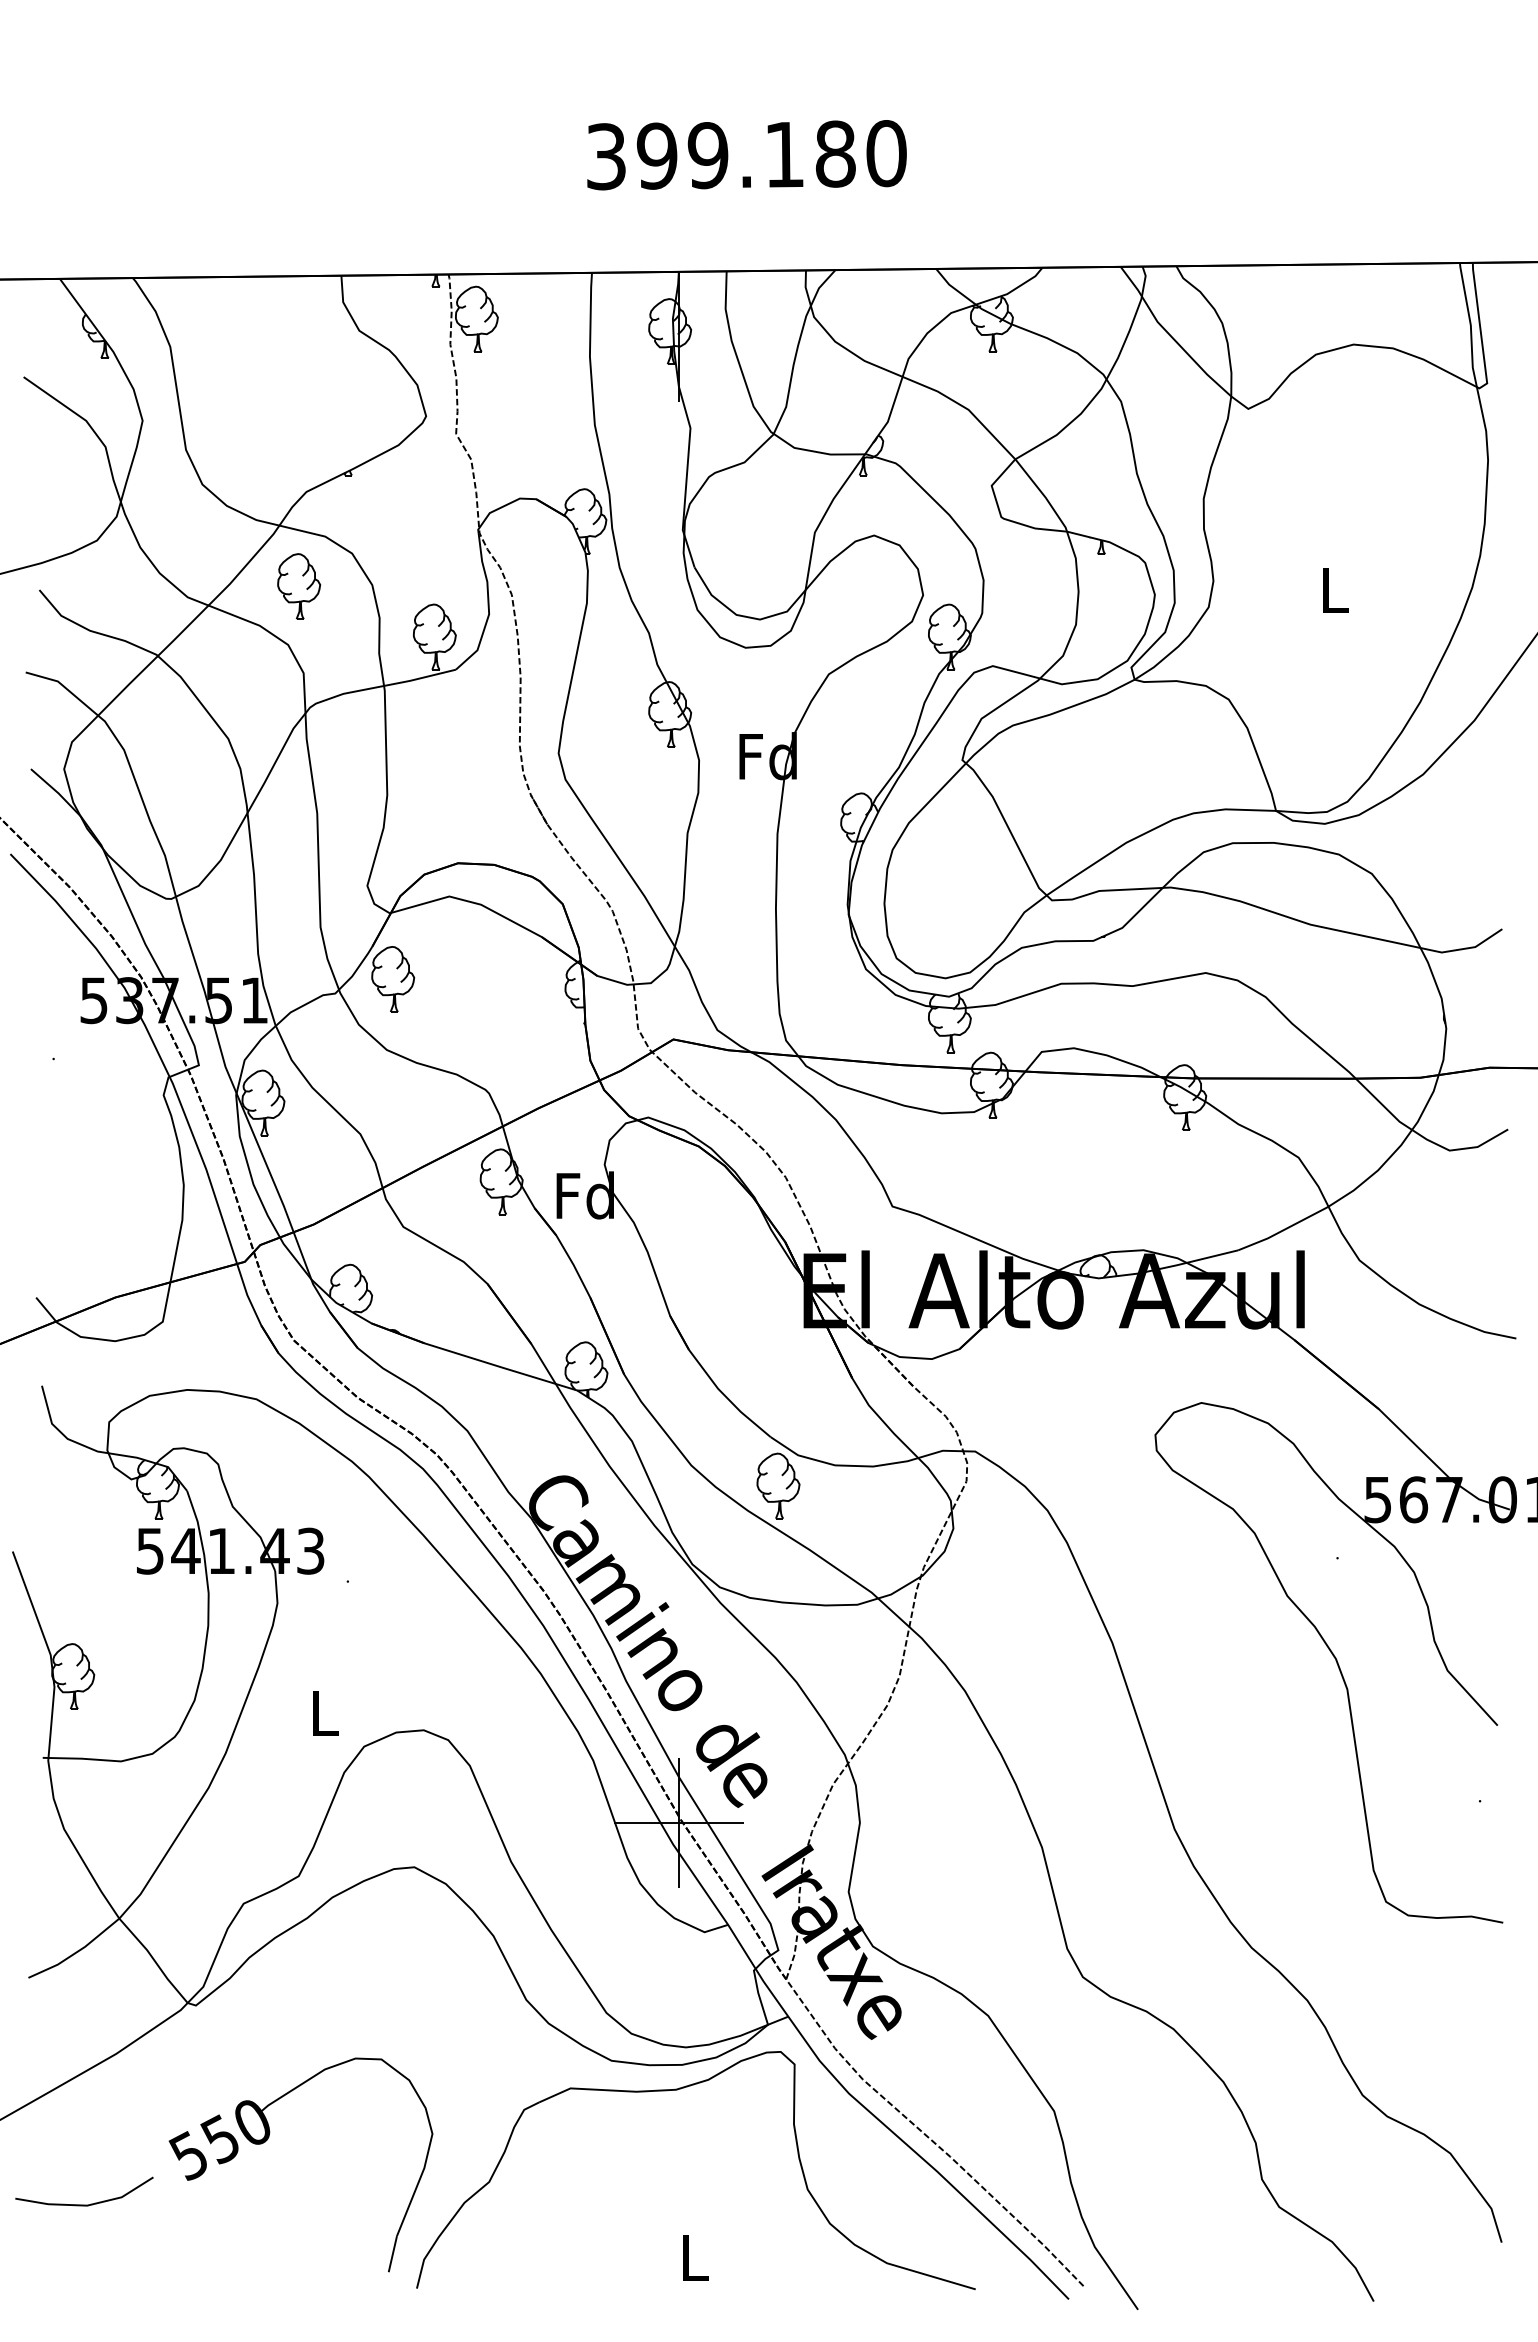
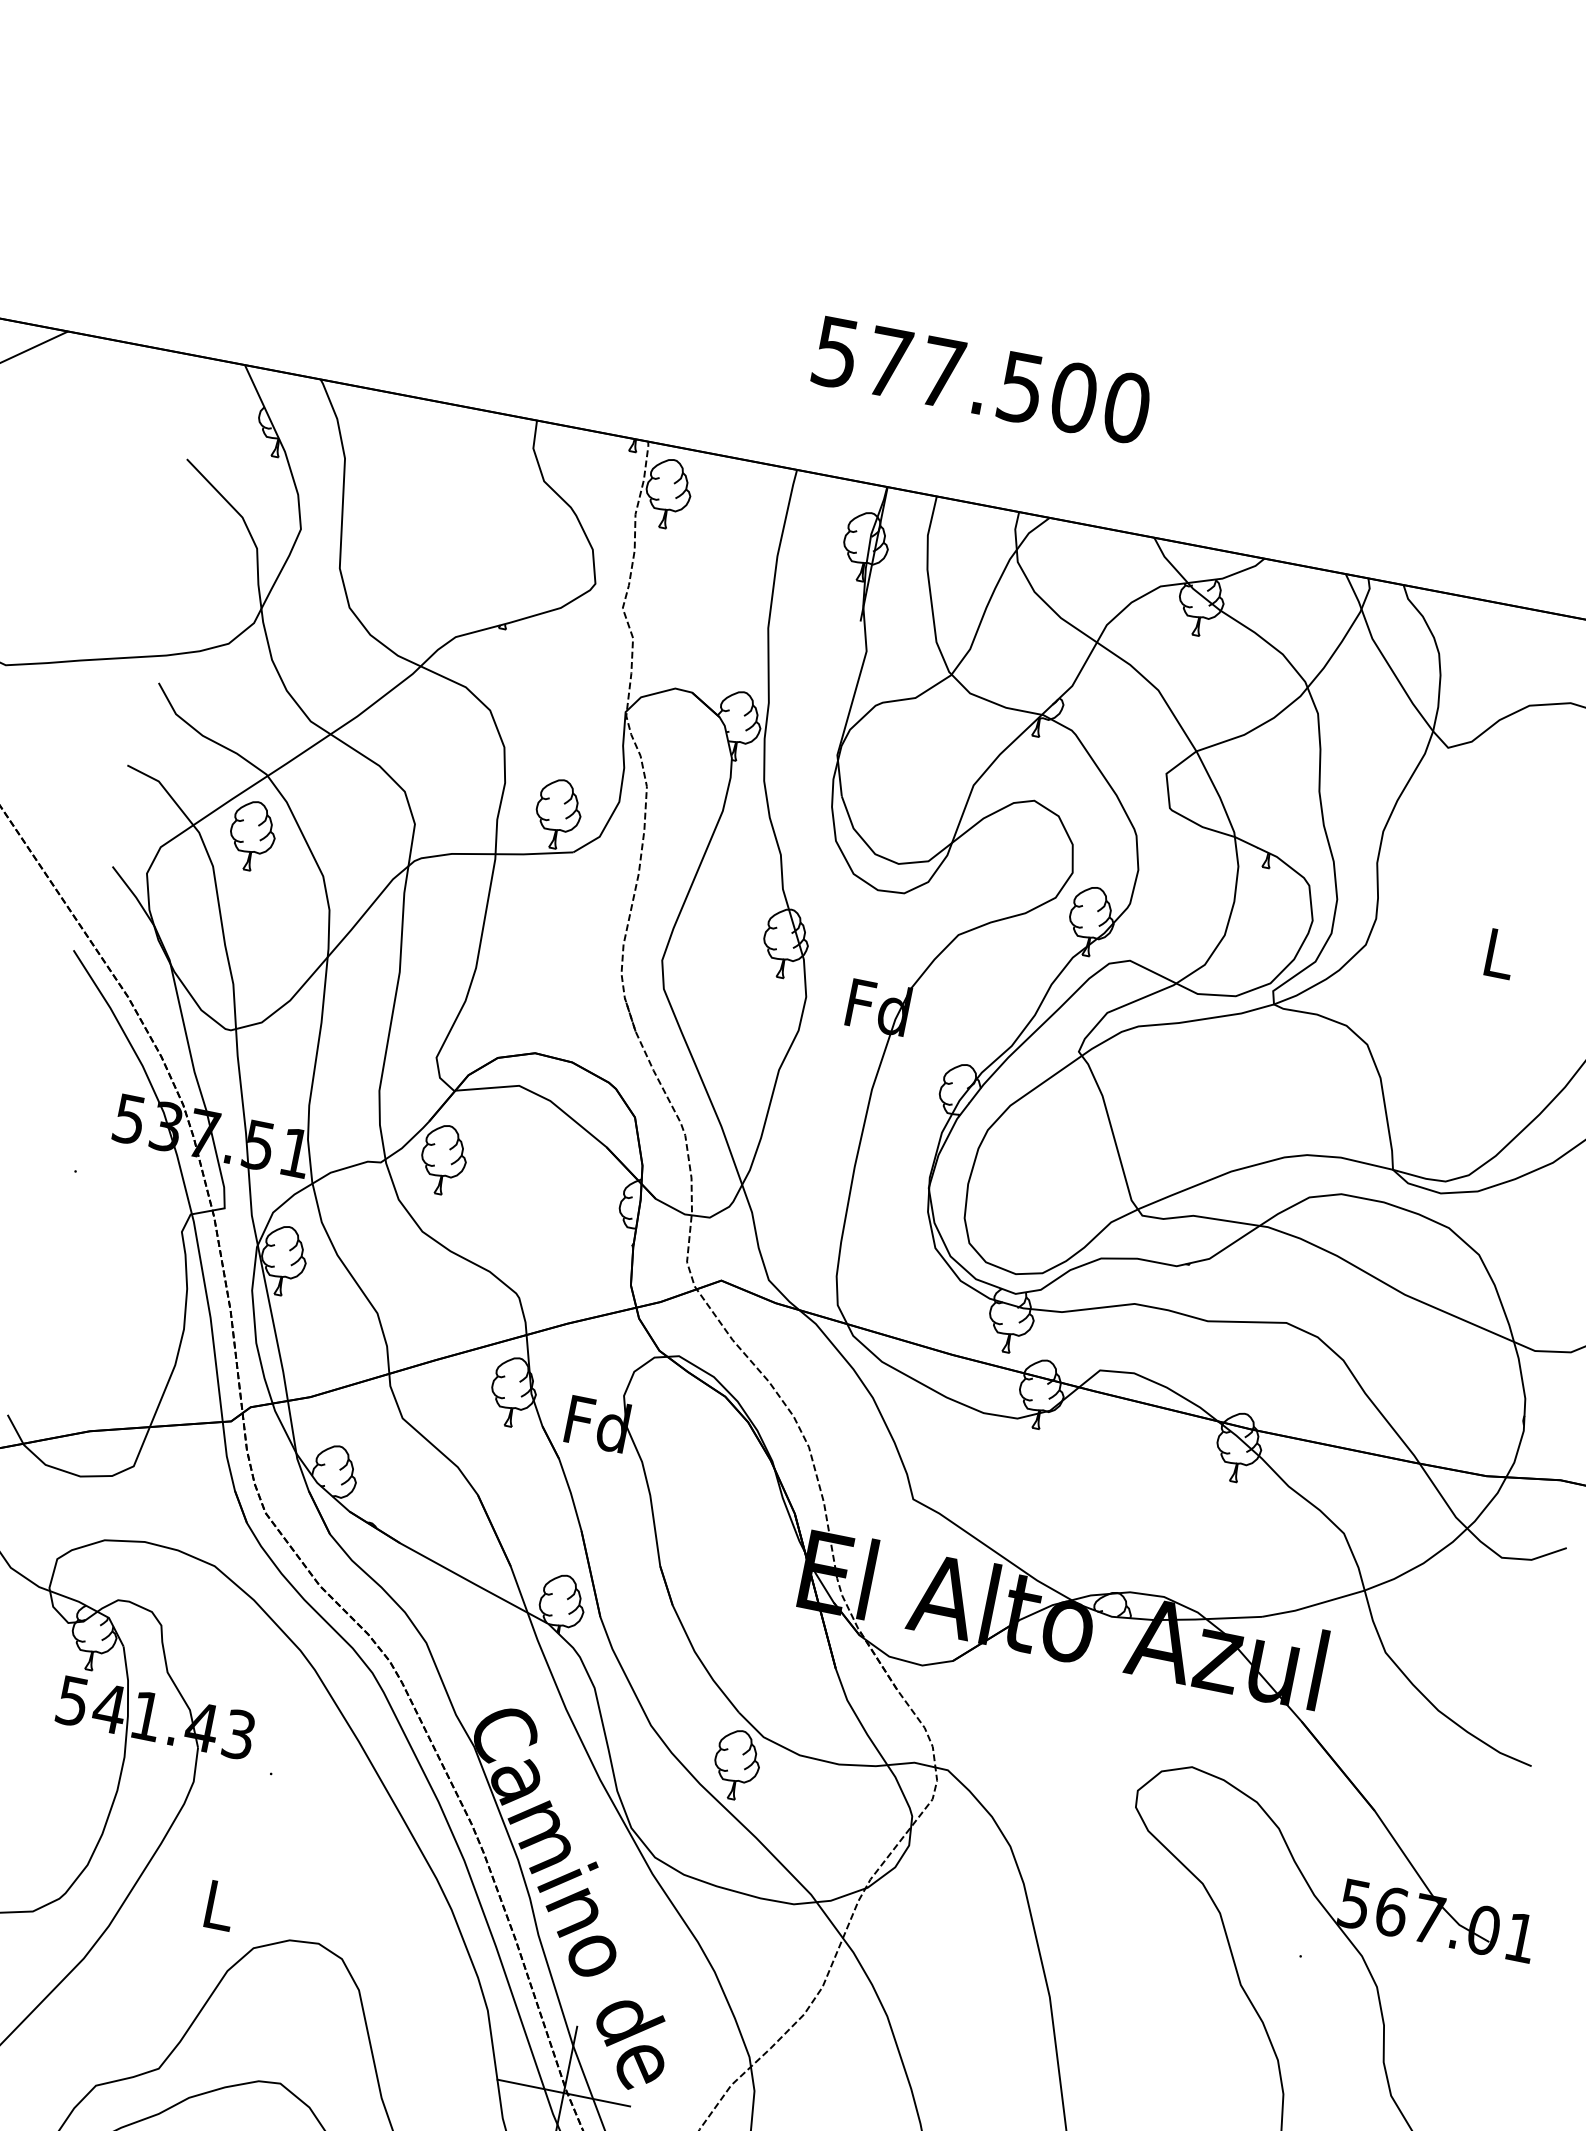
text: (721, 154) -> (955, 374), 399.180 -> 577.500
part: (299, 586) -> (252, 836), moved

